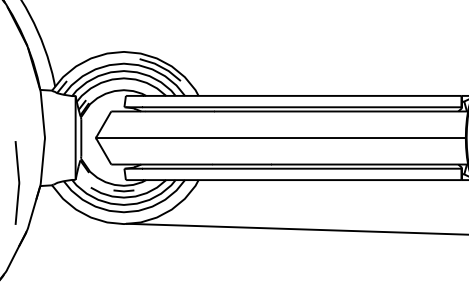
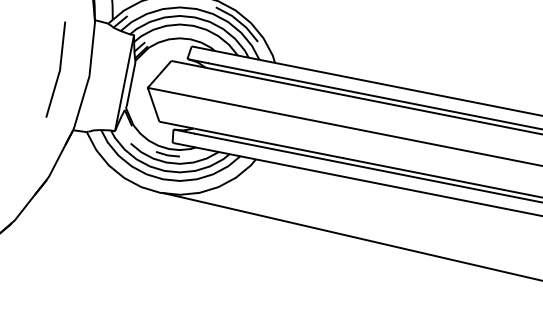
curve: (18, 182) -> (59, 69), moved

